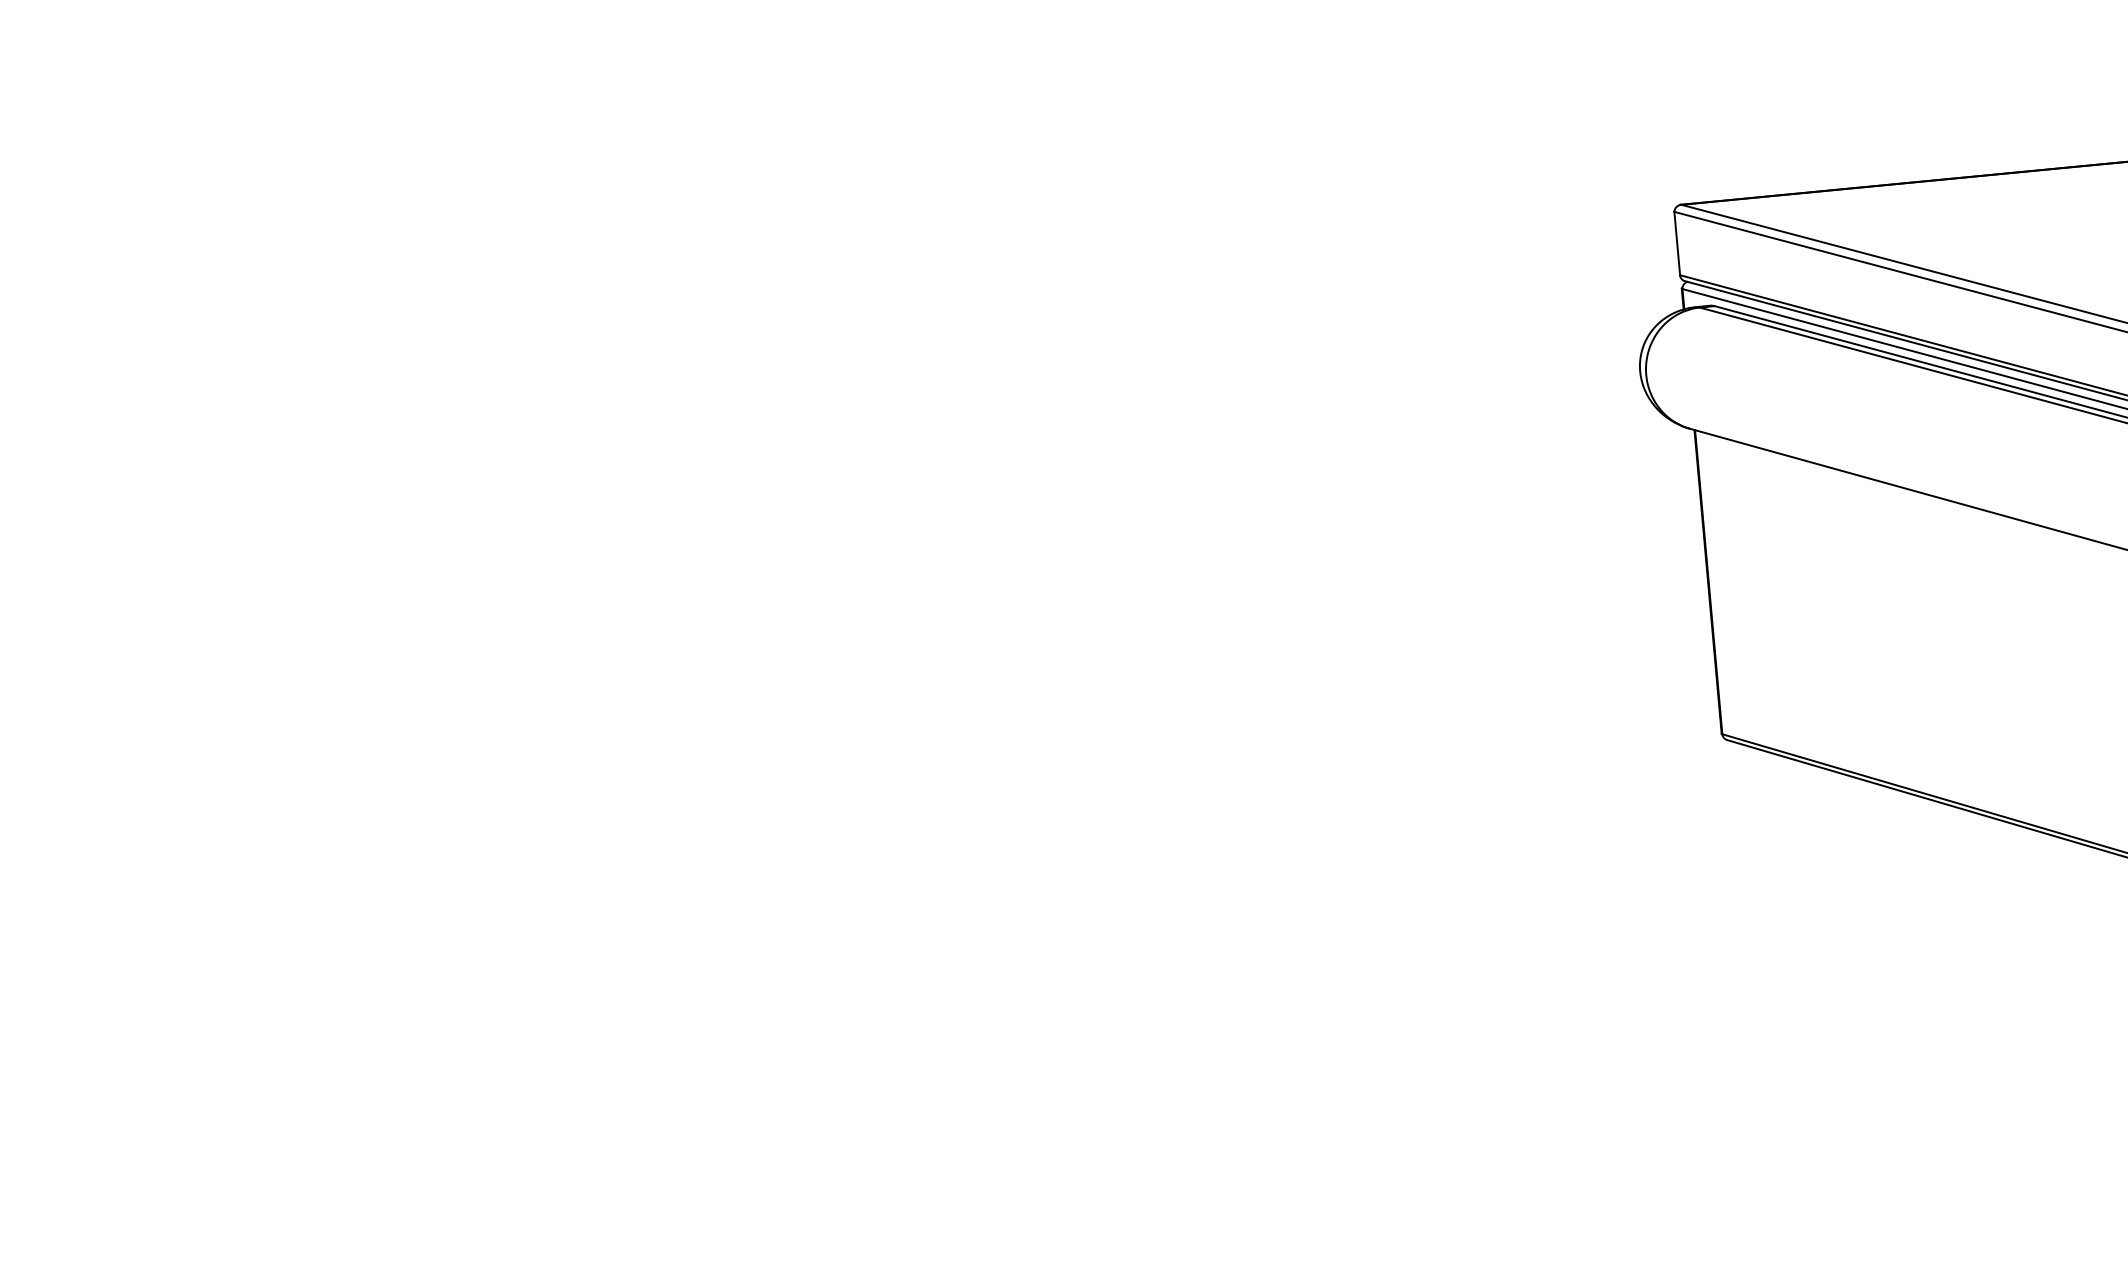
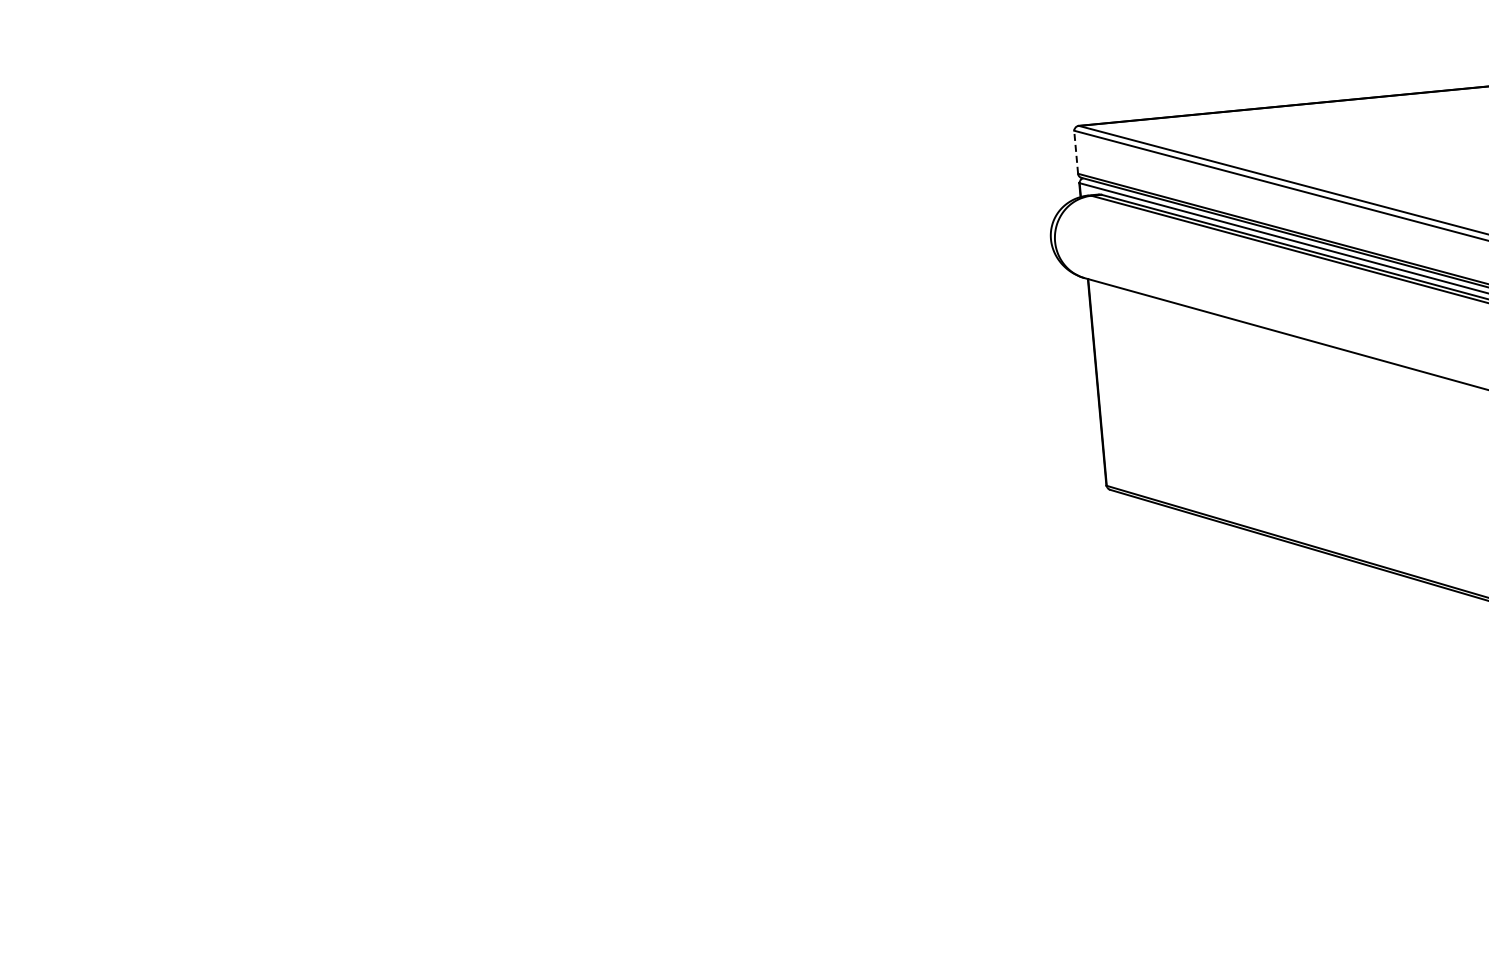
line: (1677, 243) -> (1076, 152), solid -> dashed

